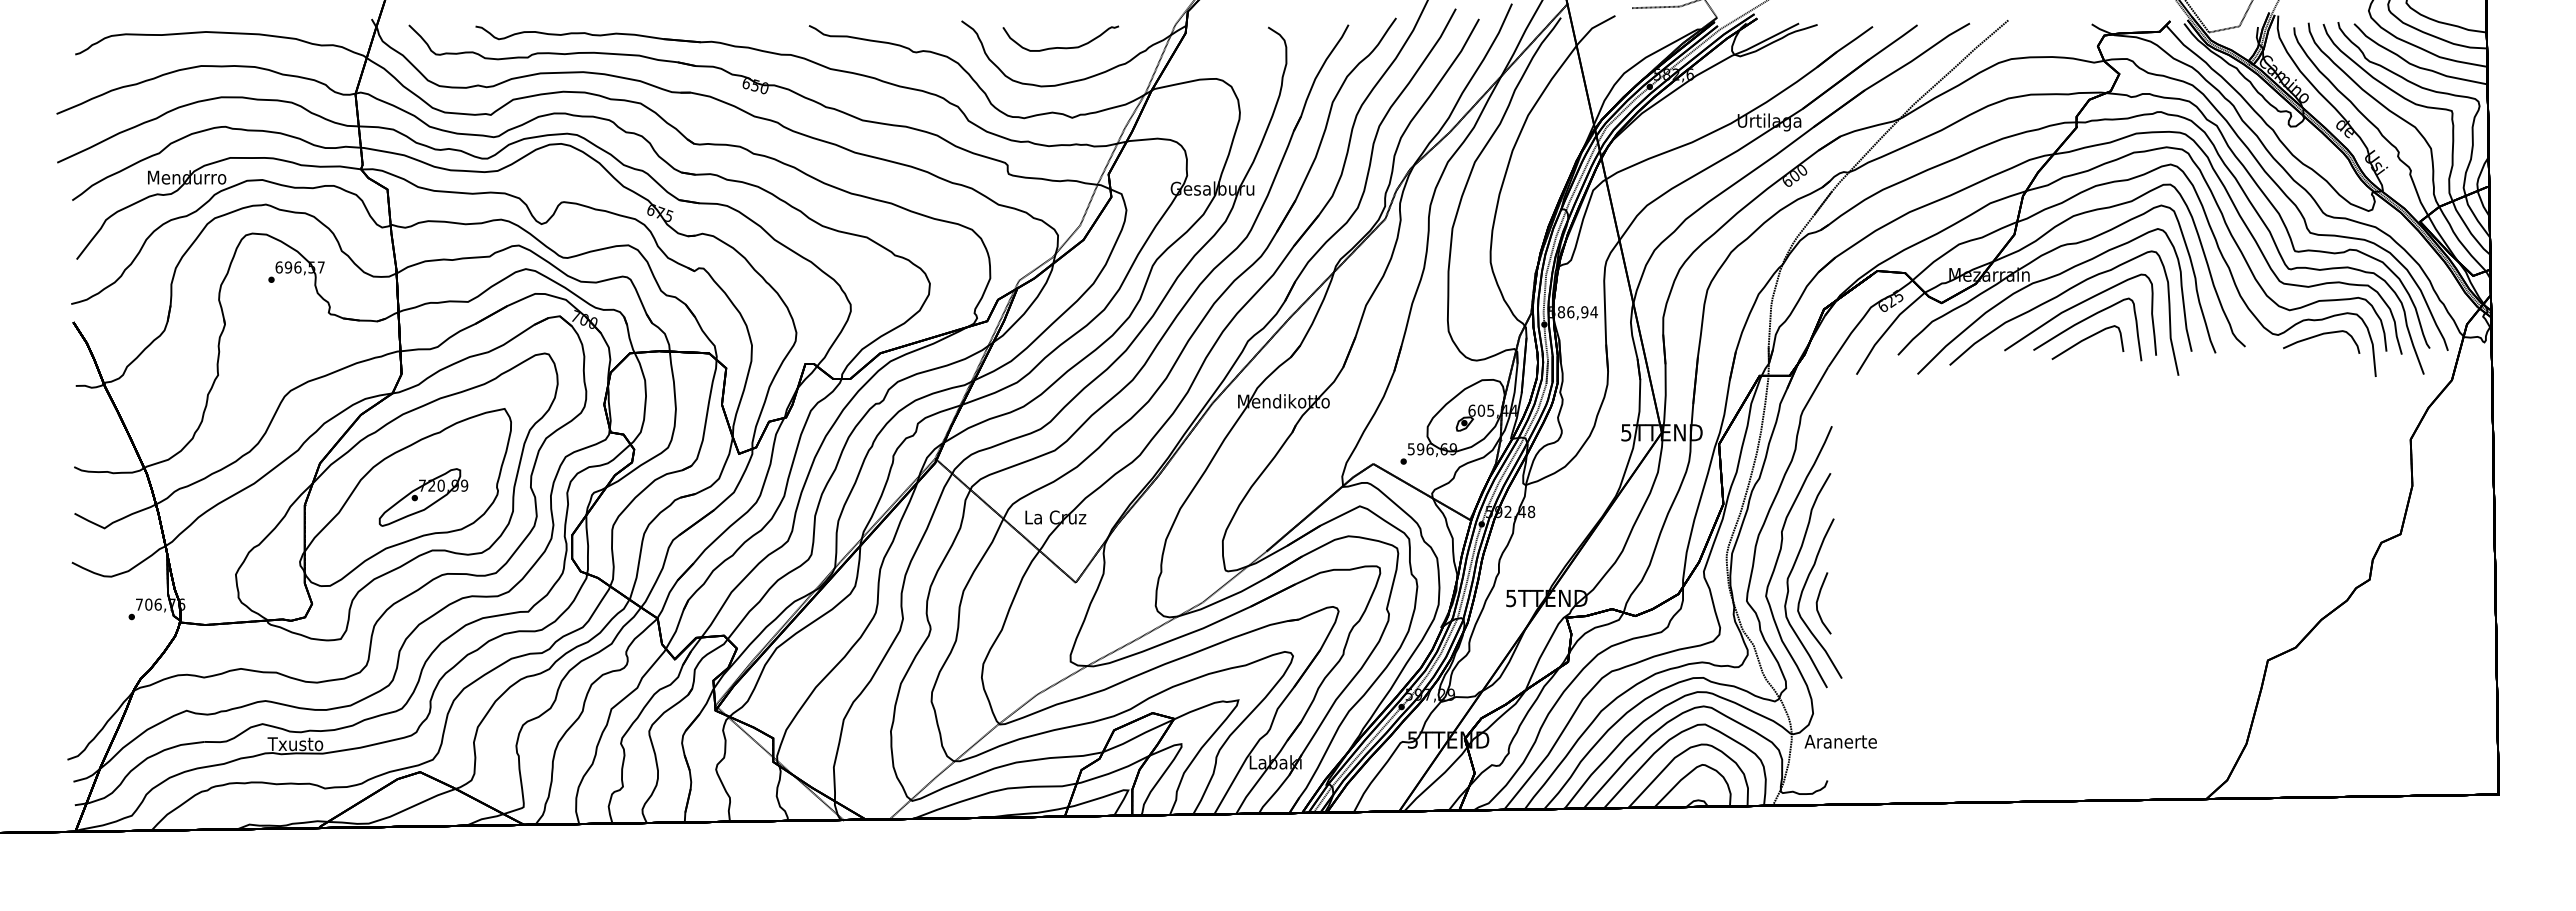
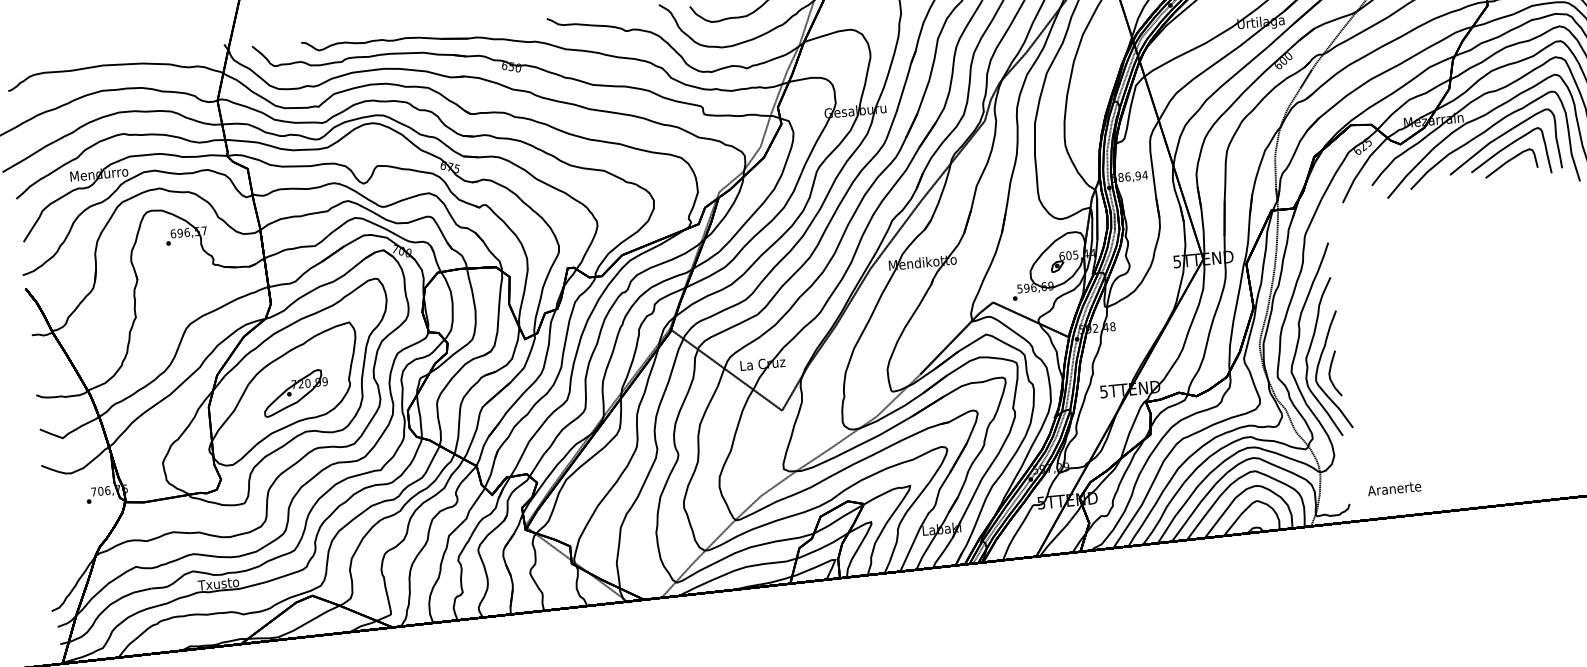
text: (1840, 741) -> (1394, 488), moved

